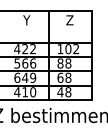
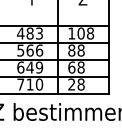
text: (29, 49) -> (35, 34), 422 -> 483
text: (76, 49) -> (90, 34), 102 -> 108
text: (17, 92) -> (20, 84), 410 -> 710
text: (60, 92) -> (71, 84), 48 -> 28

